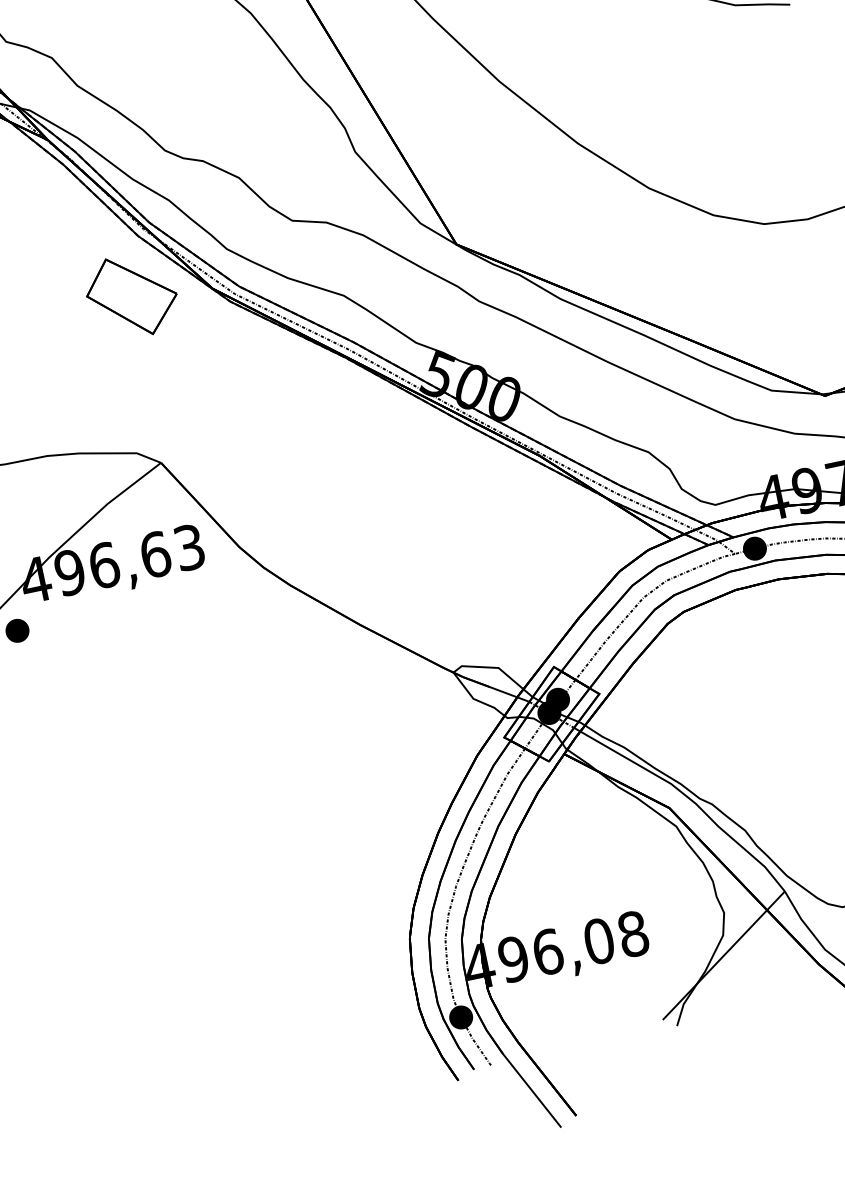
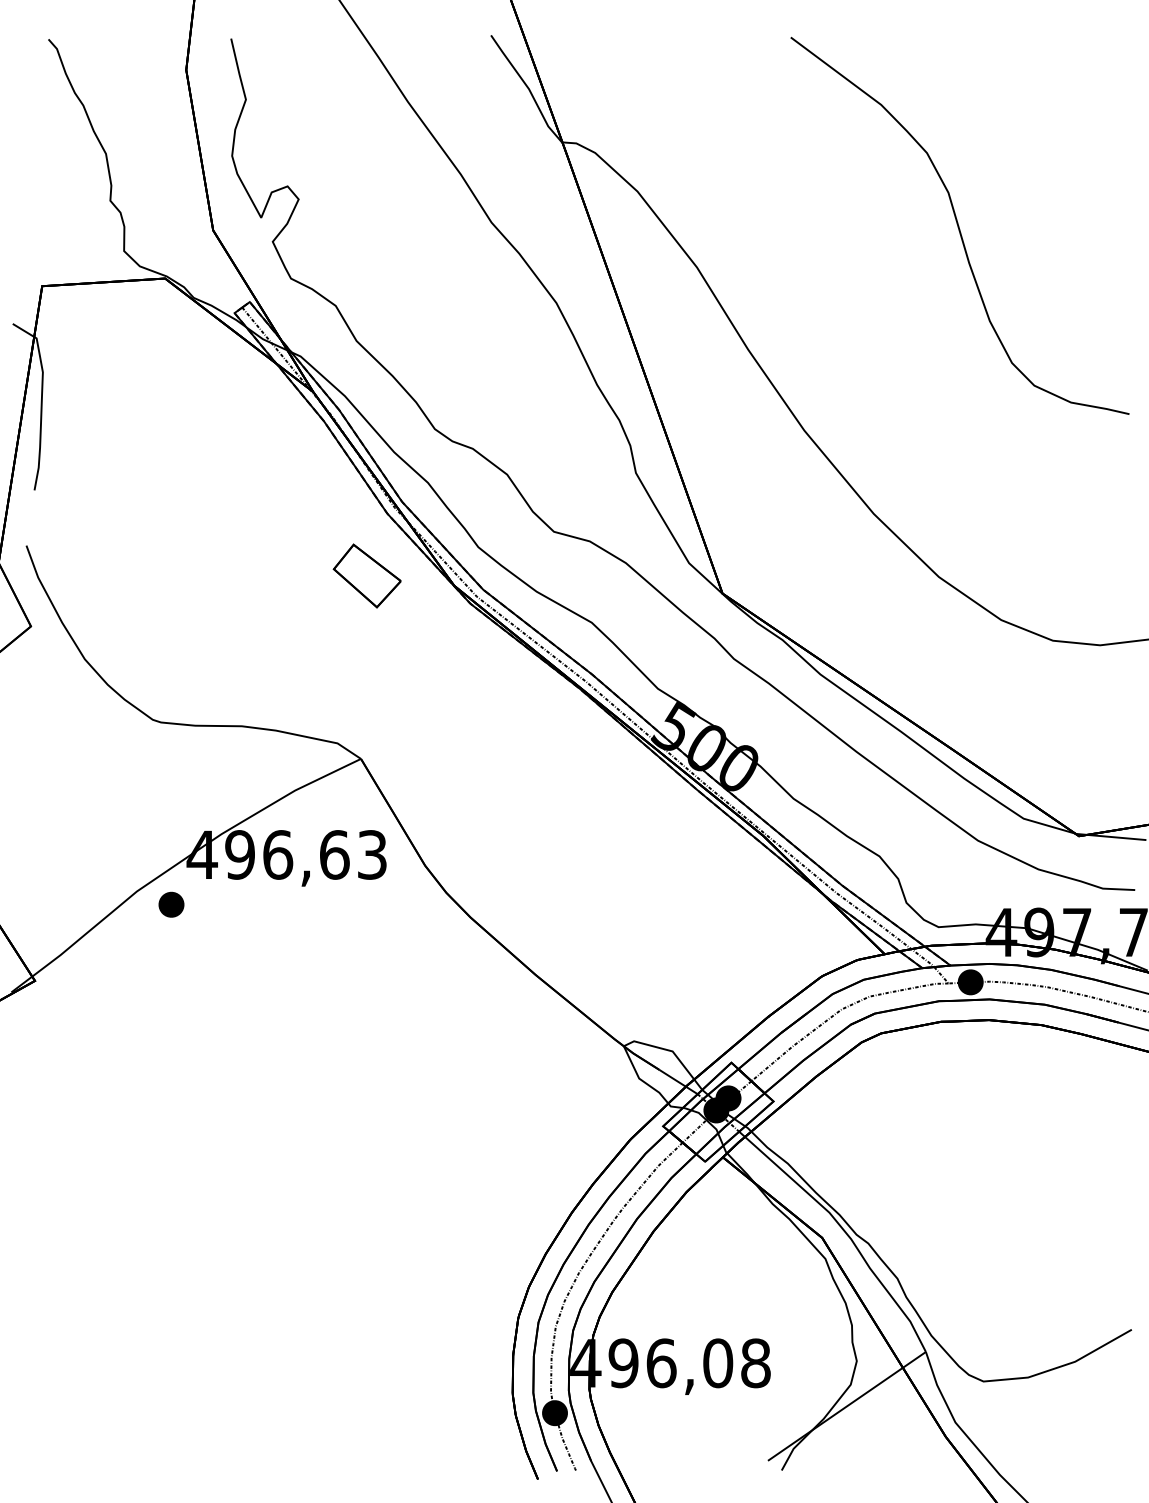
part: (131, 295) -> (366, 575), size x0.7

